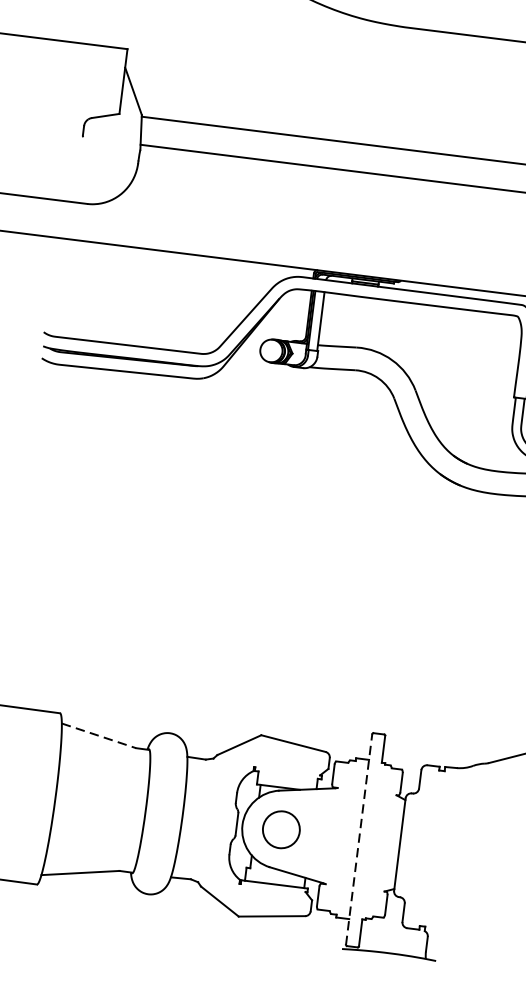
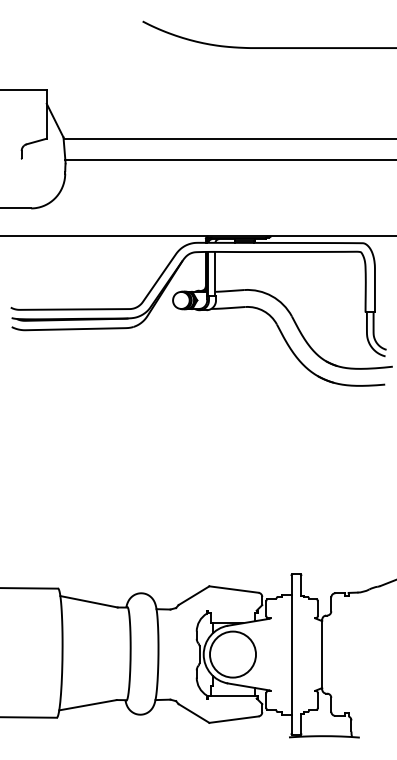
line: (99, 735) -> (89, 601), dashed -> solid
circle: (282, 829) -> (233, 654), size x1.67
line: (359, 839) -> (291, 654), dashed -> solid

